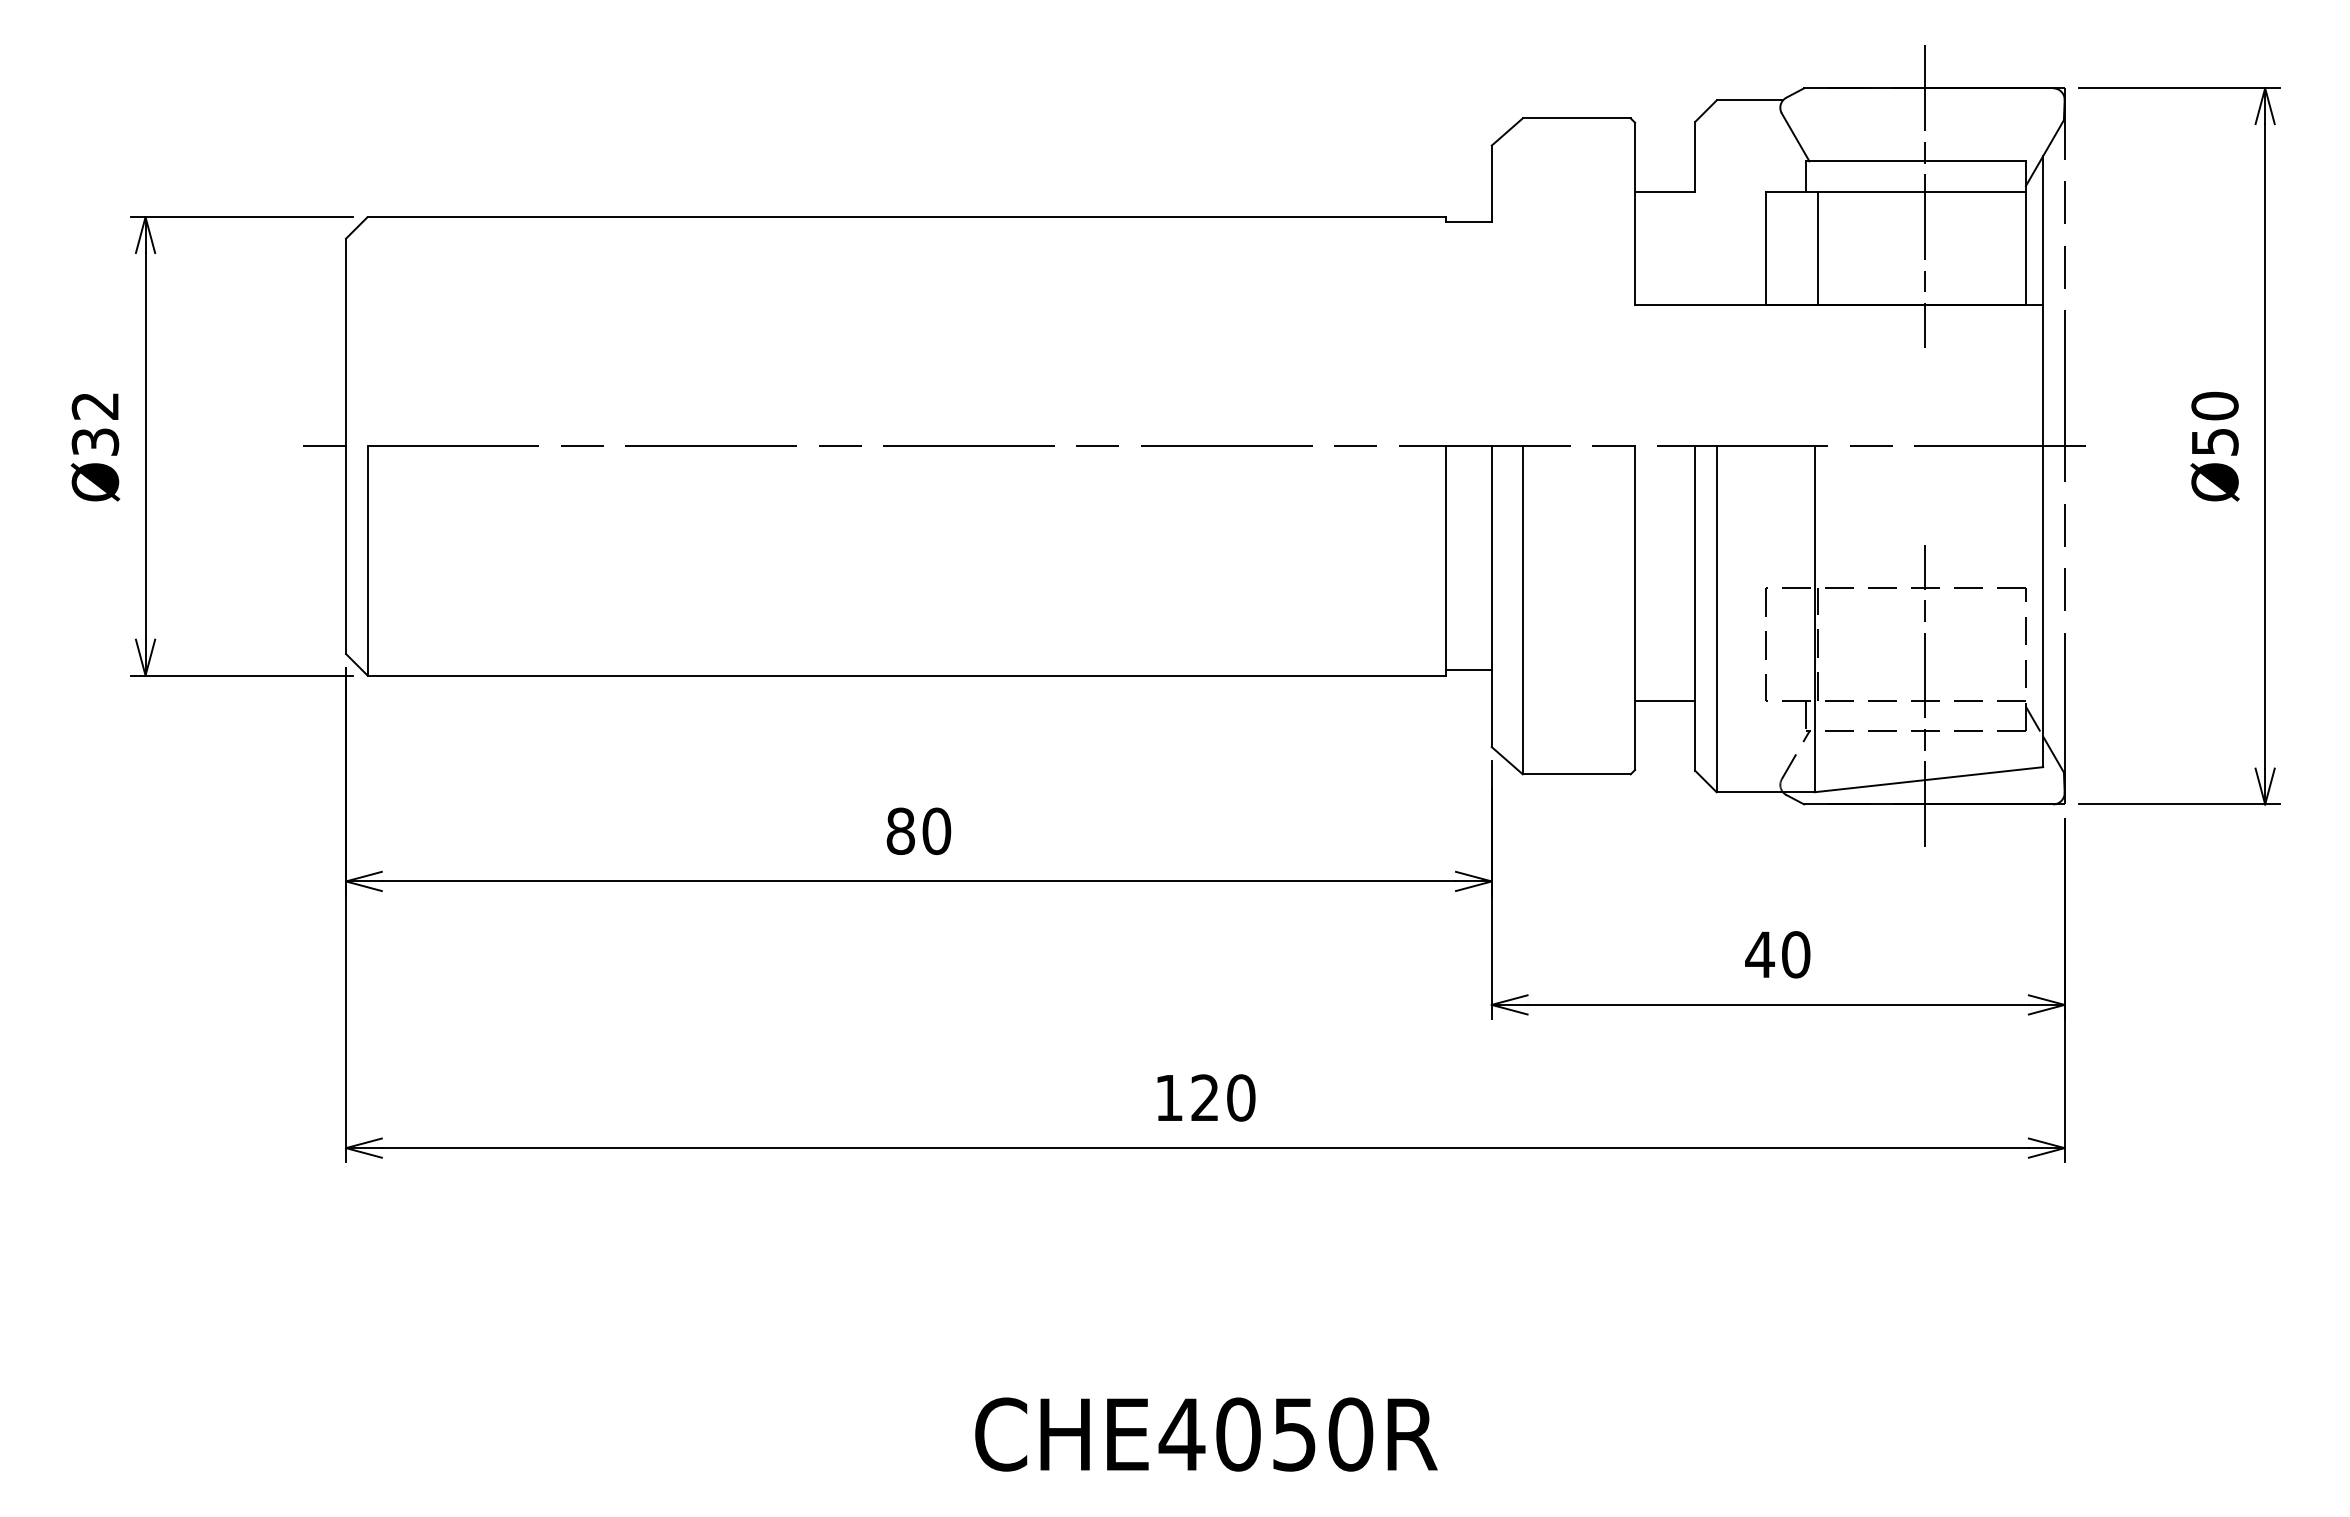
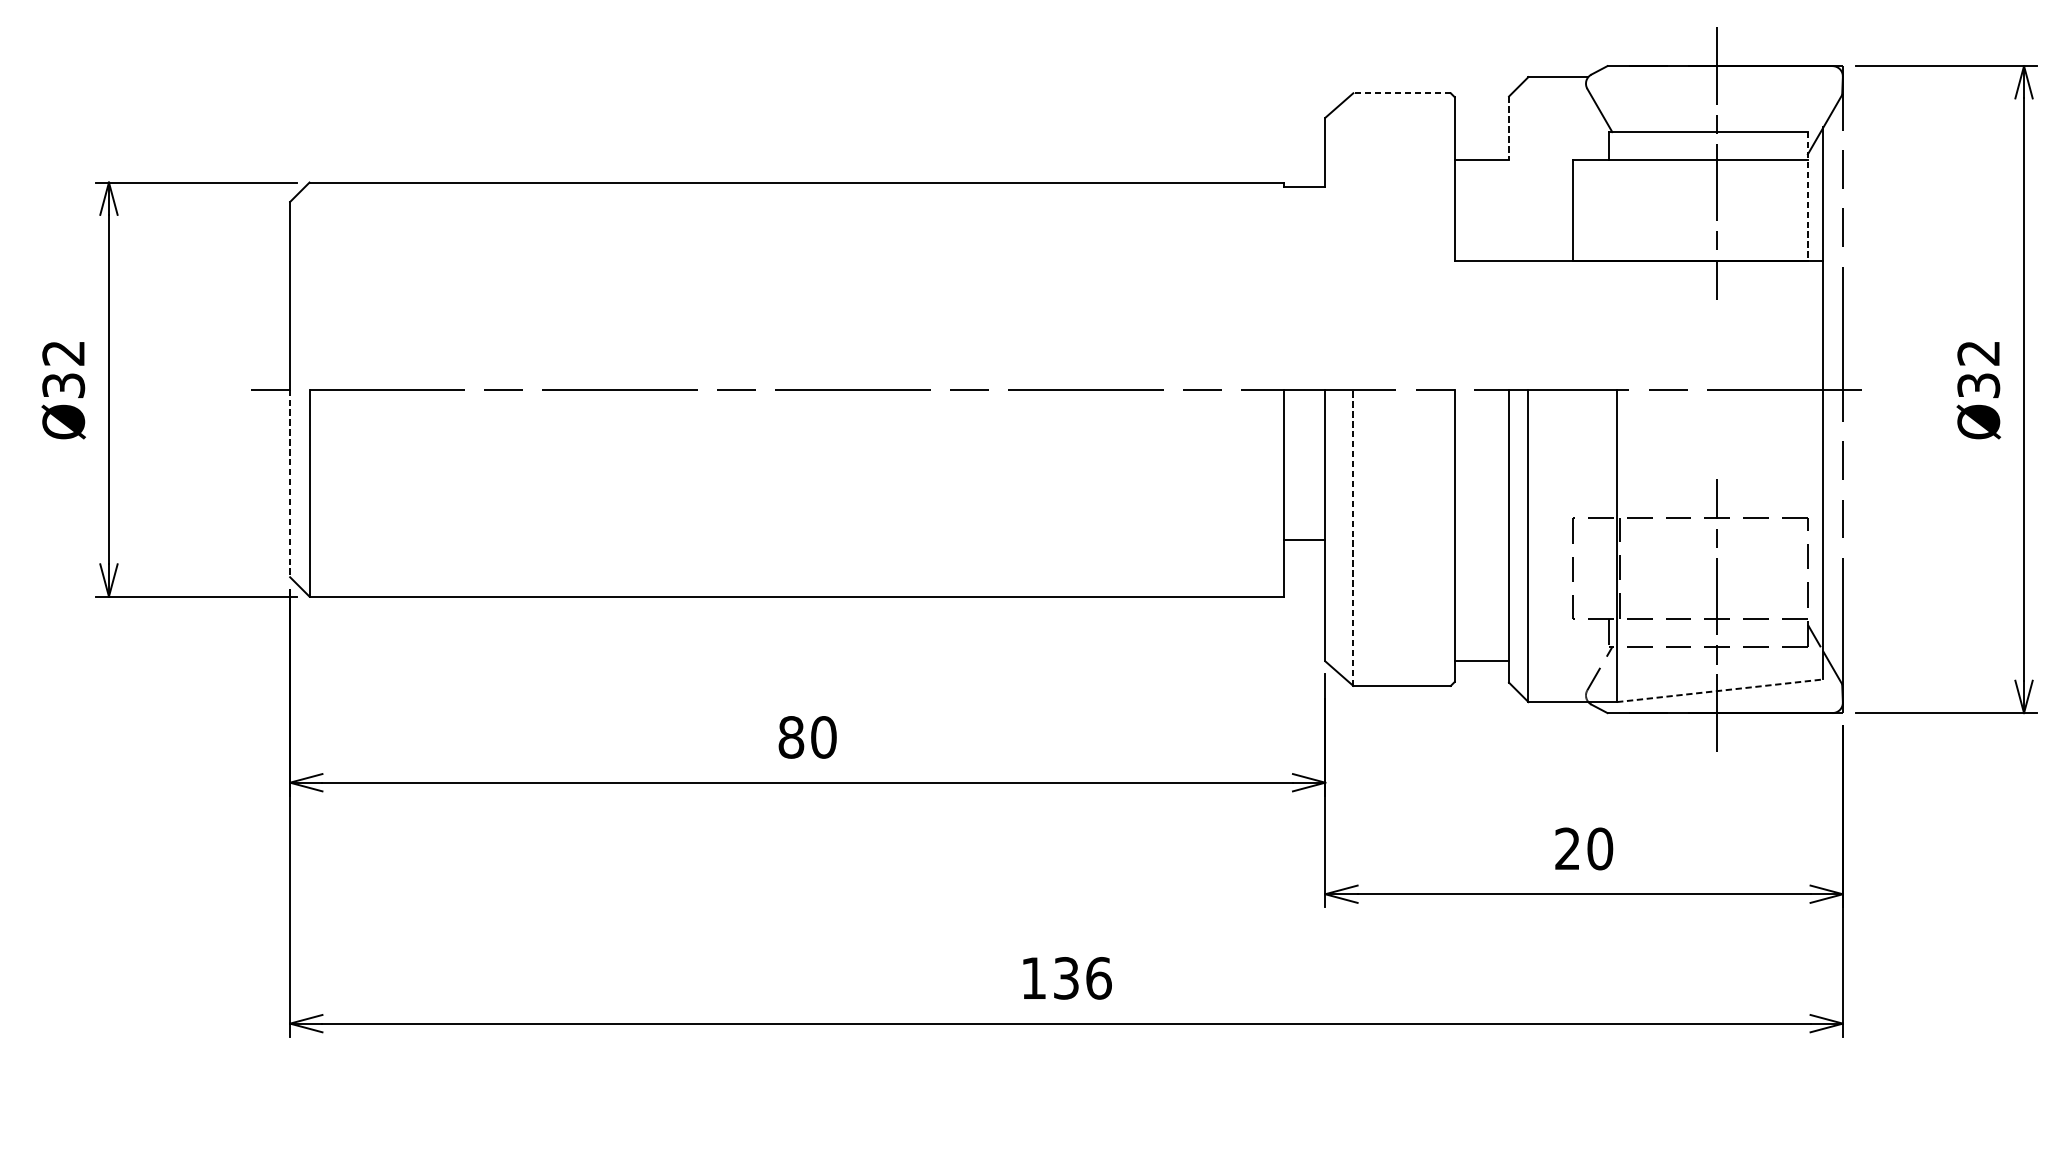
line: (1576, 118) -> (1401, 93), solid -> dashed
line: (1695, 157) -> (1509, 128), solid -> dashed
line: (2025, 232) -> (1807, 196), solid -> dashed
line: (1817, 248) -> (1619, 210), removed
text: (2214, 423) -> (1978, 368), Ø50 -> Ø32
line: (346, 550) -> (290, 483), solid -> dashed
line: (1522, 610) -> (1353, 537), solid -> dashed
line: (1468, 670) -> (1304, 539), moved
line: (1665, 700) -> (1482, 660), moved
line: (1928, 779) -> (1719, 690), solid -> dashed
text: (1759, 954) -> (1567, 848), 40 -> 20
text: (1223, 1097) -> (1082, 977), 120 -> 136

